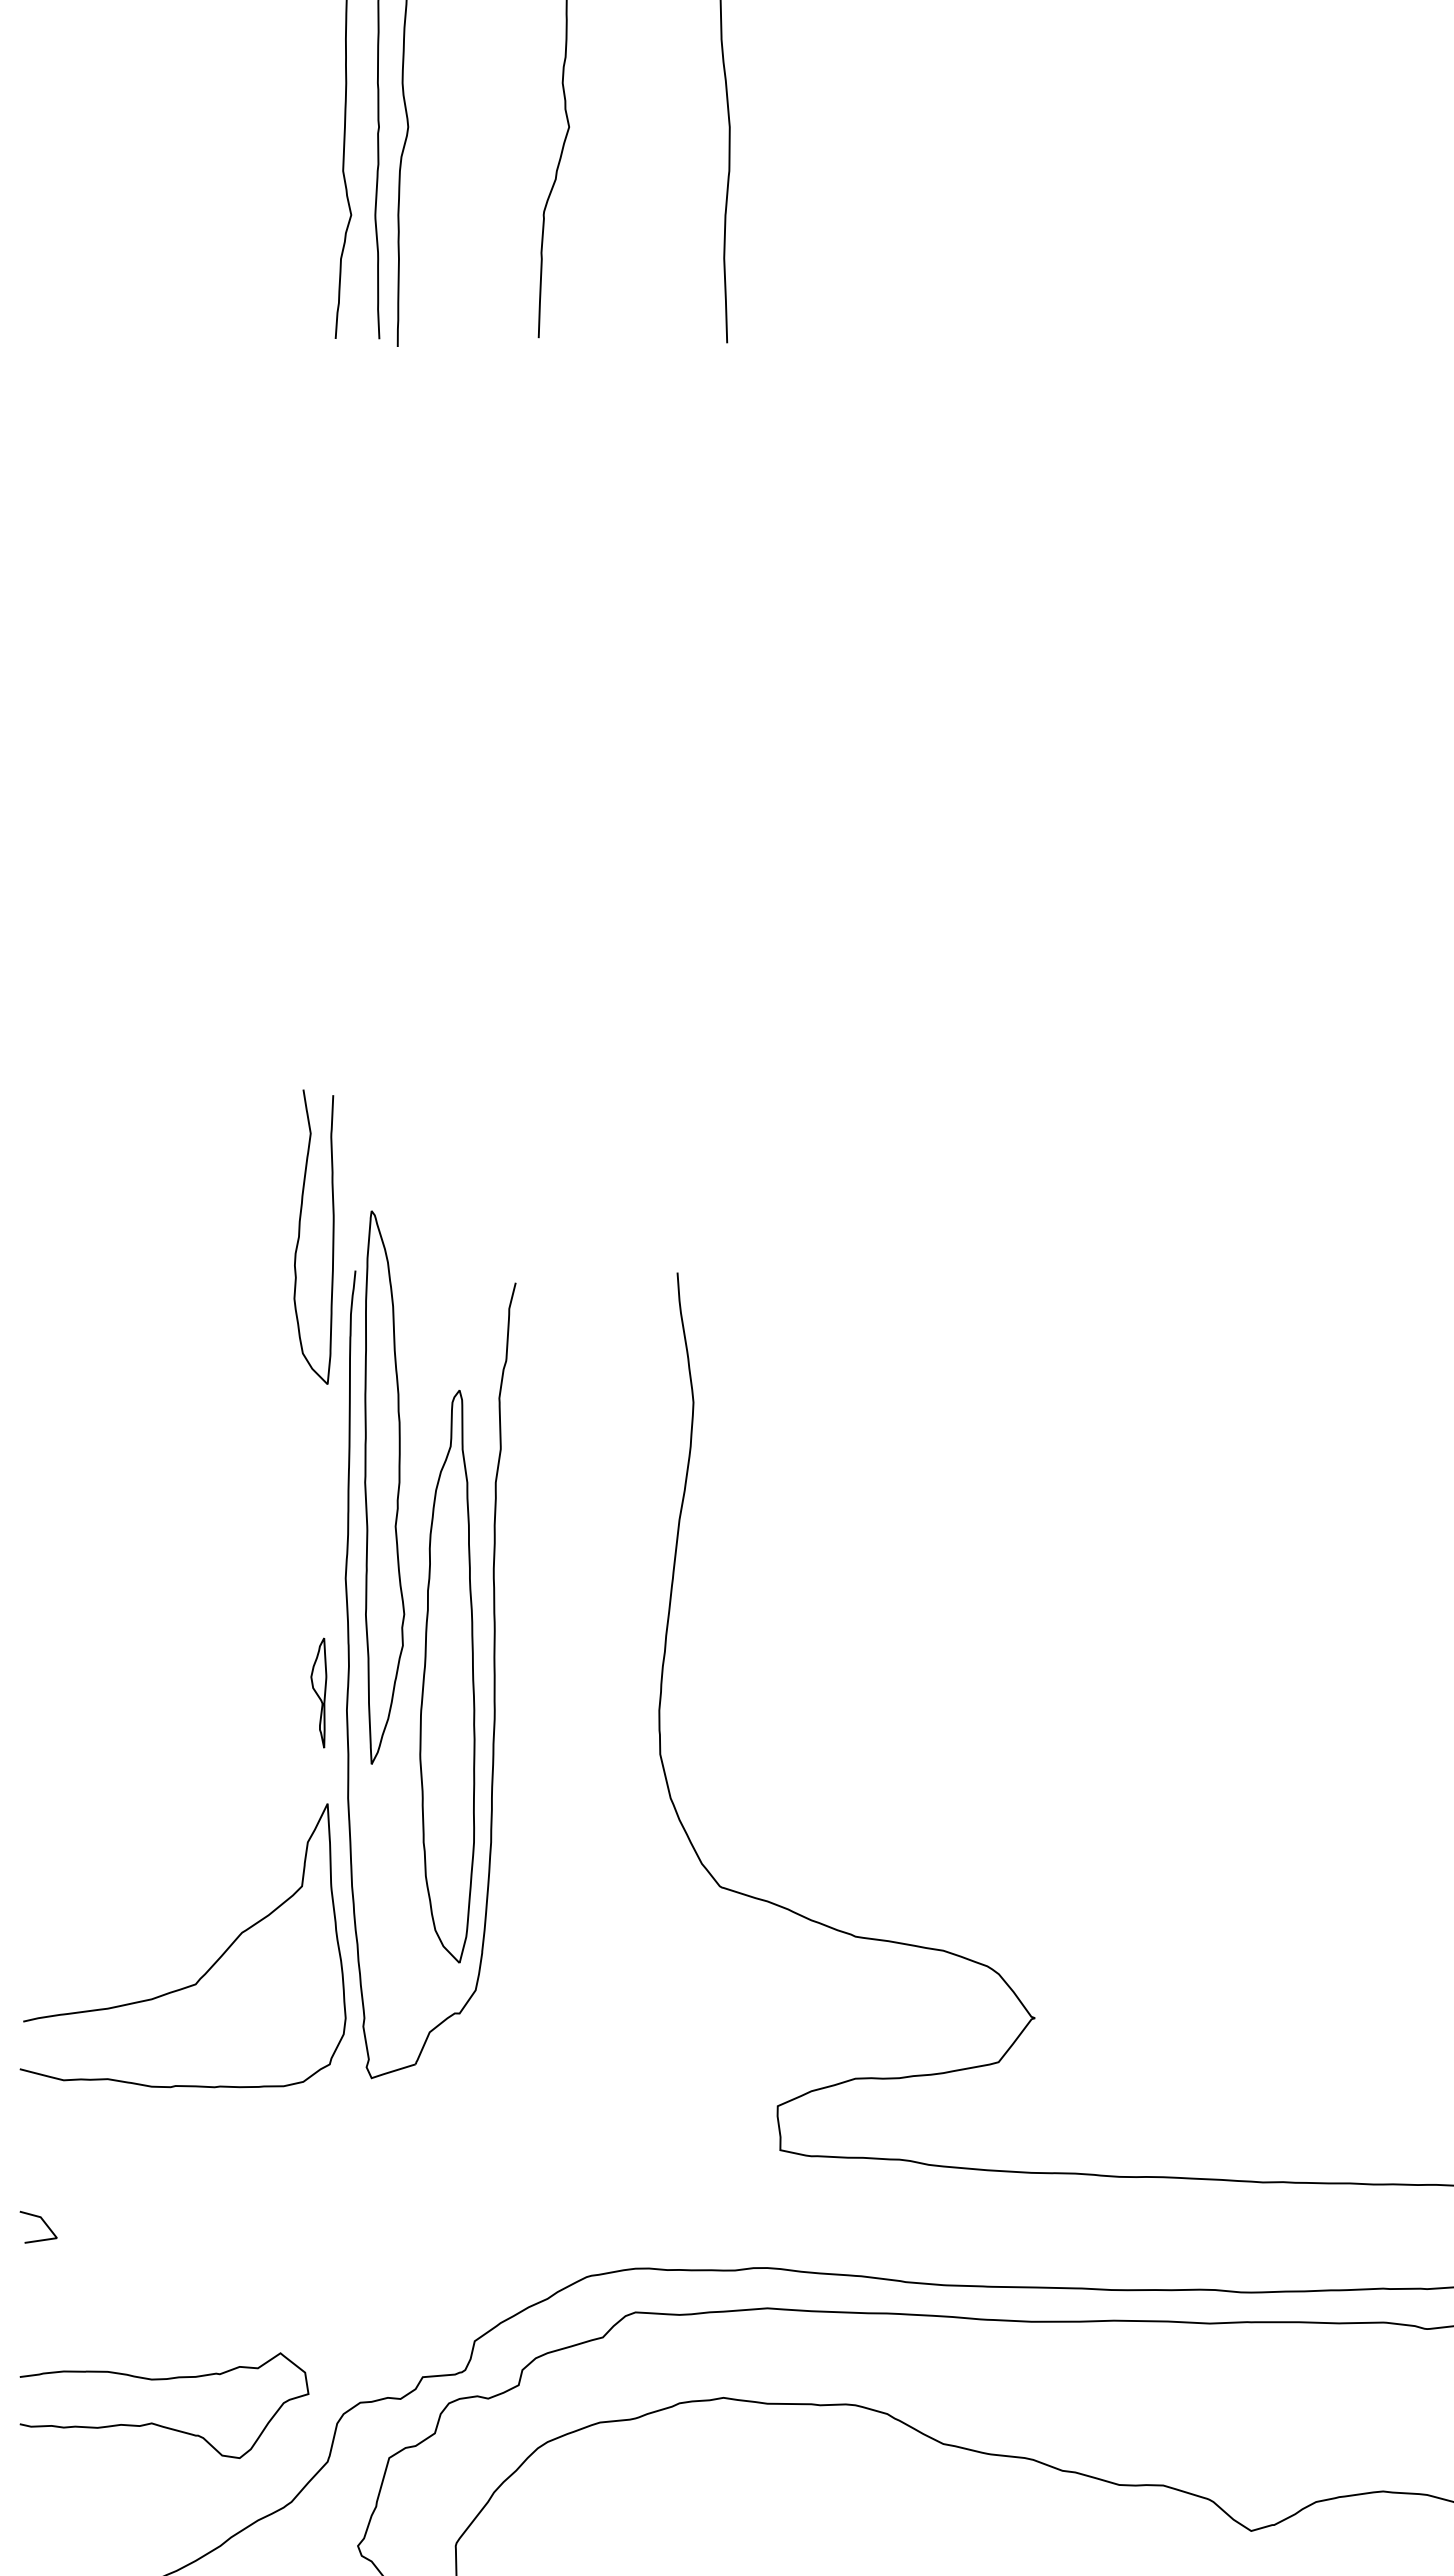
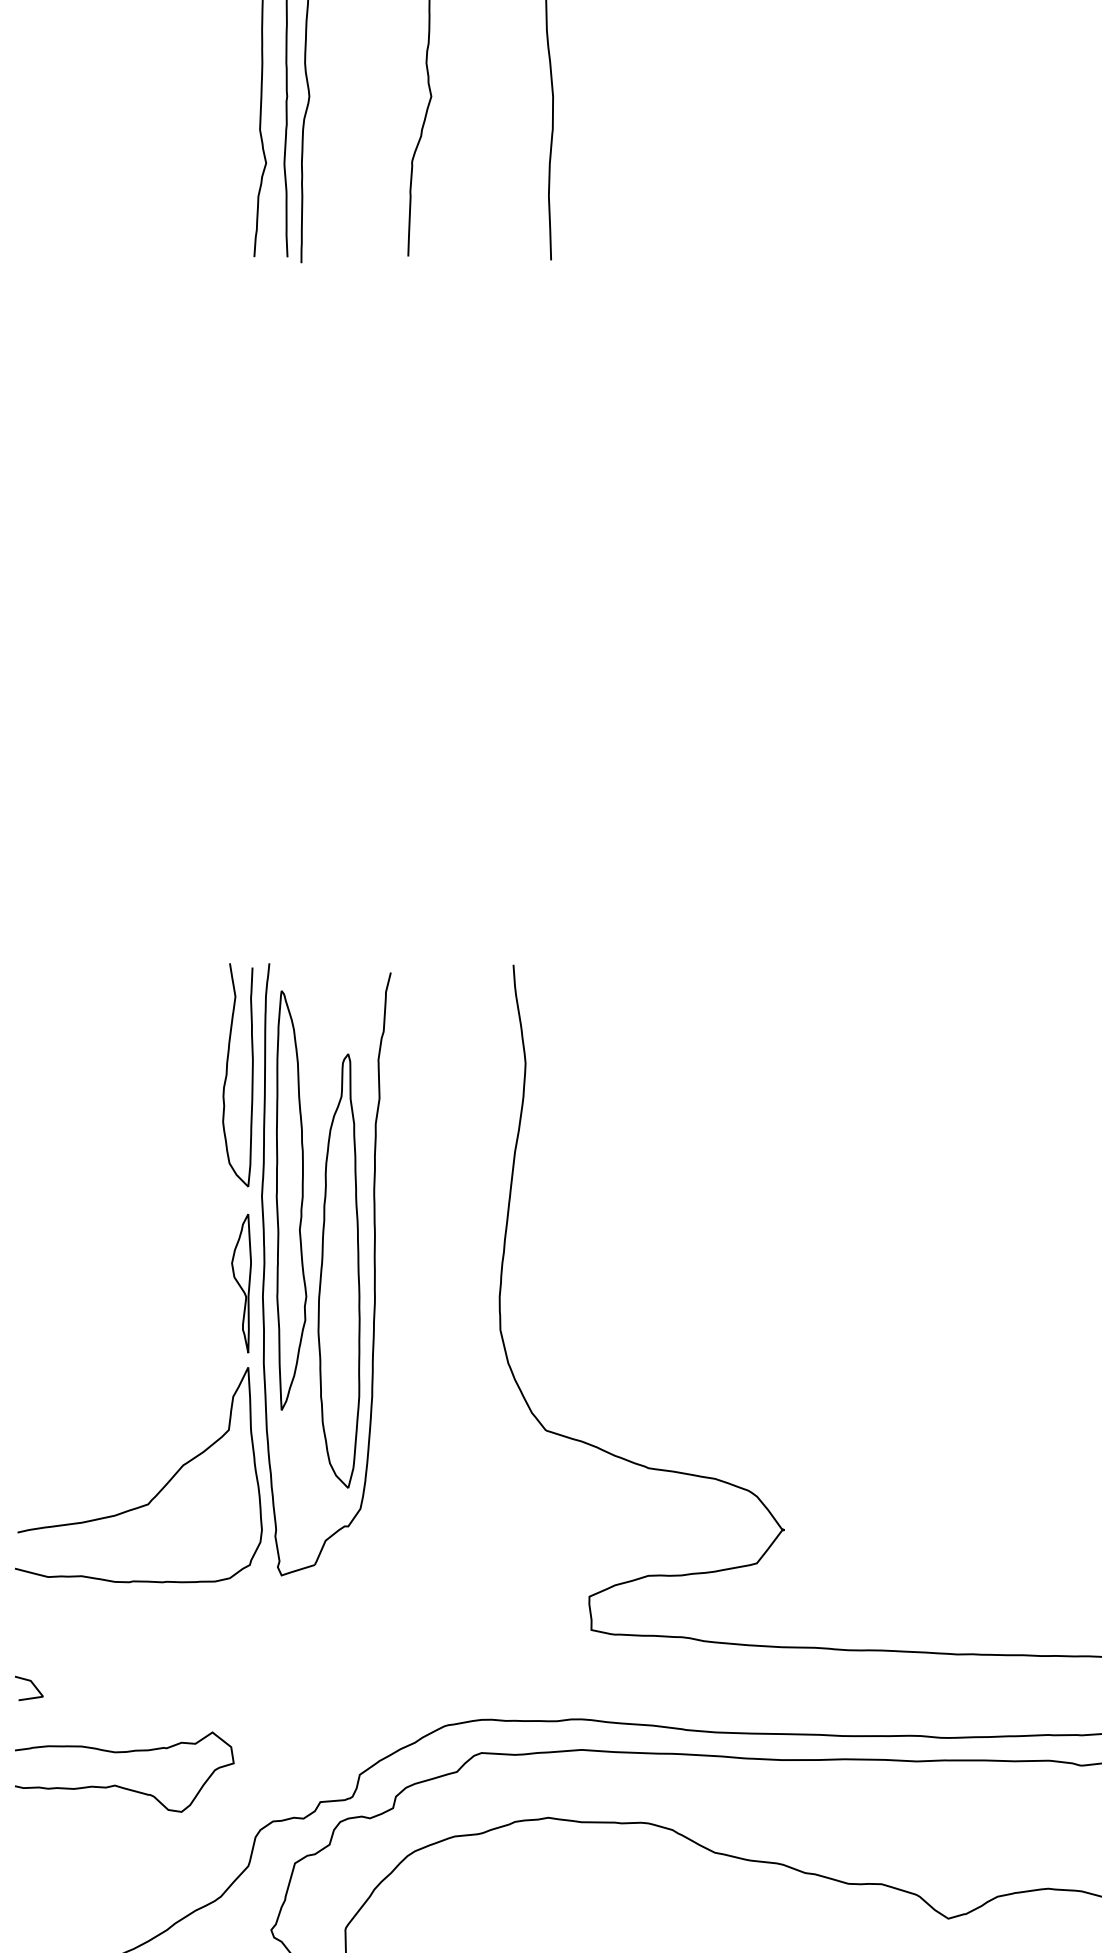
curve: (300, 1233) -> (227, 1072), moved
part: (384, 1487) -> (291, 1200), moved
part: (318, 1692) -> (241, 1283), size x1.67
curve: (159, 2424) -> (120, 1786), moved

